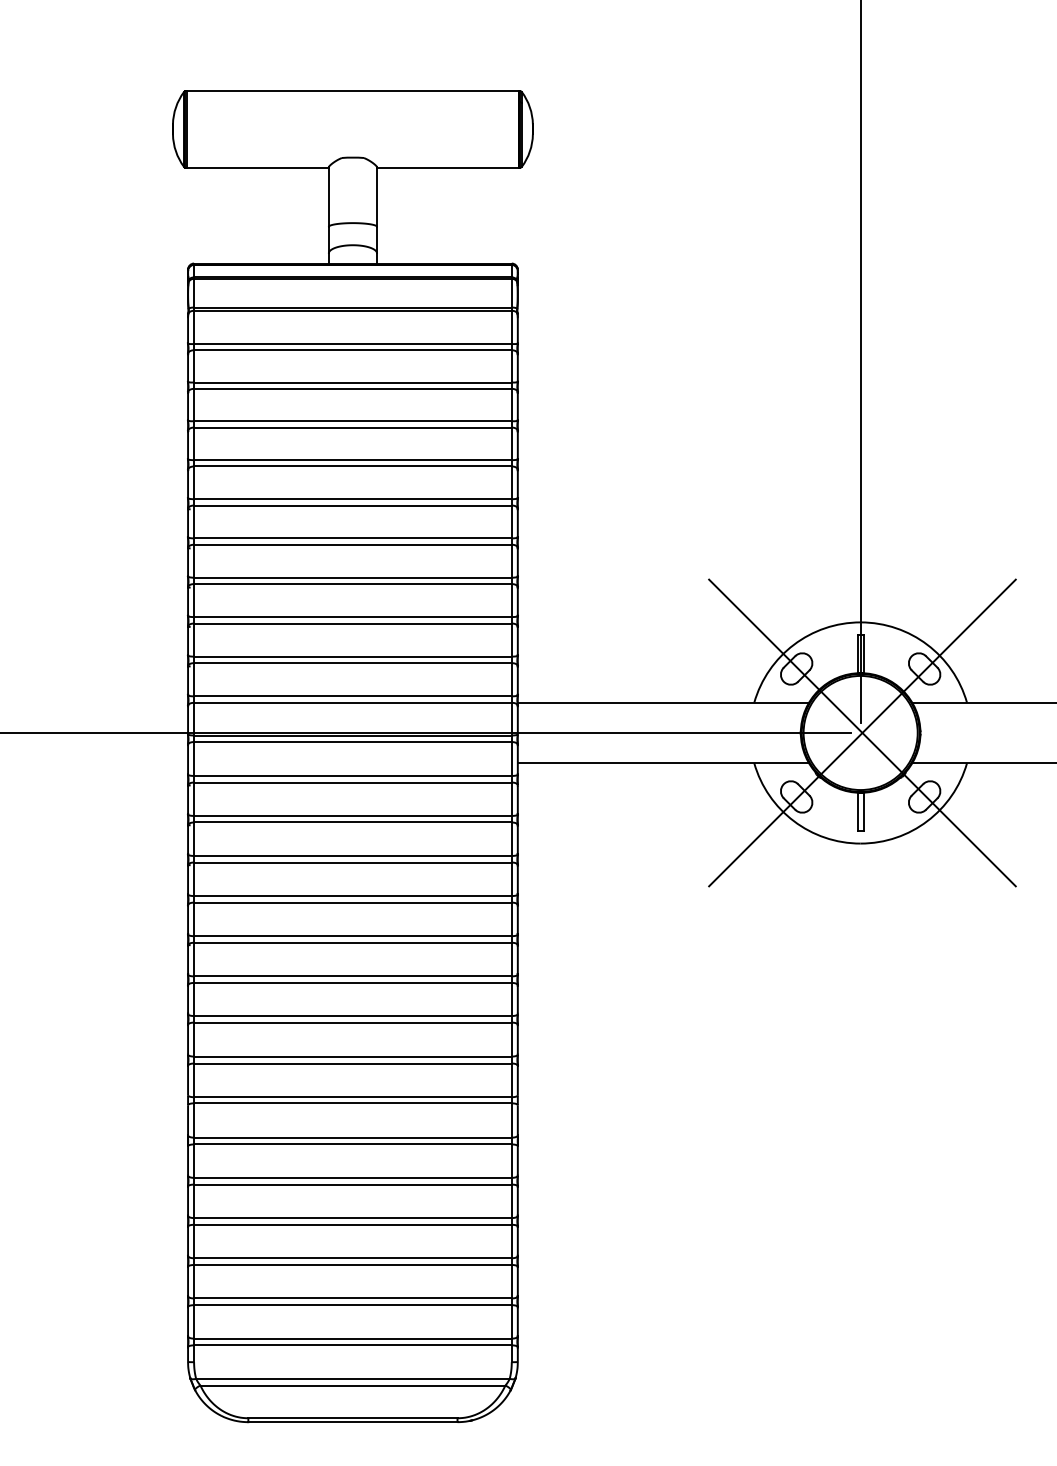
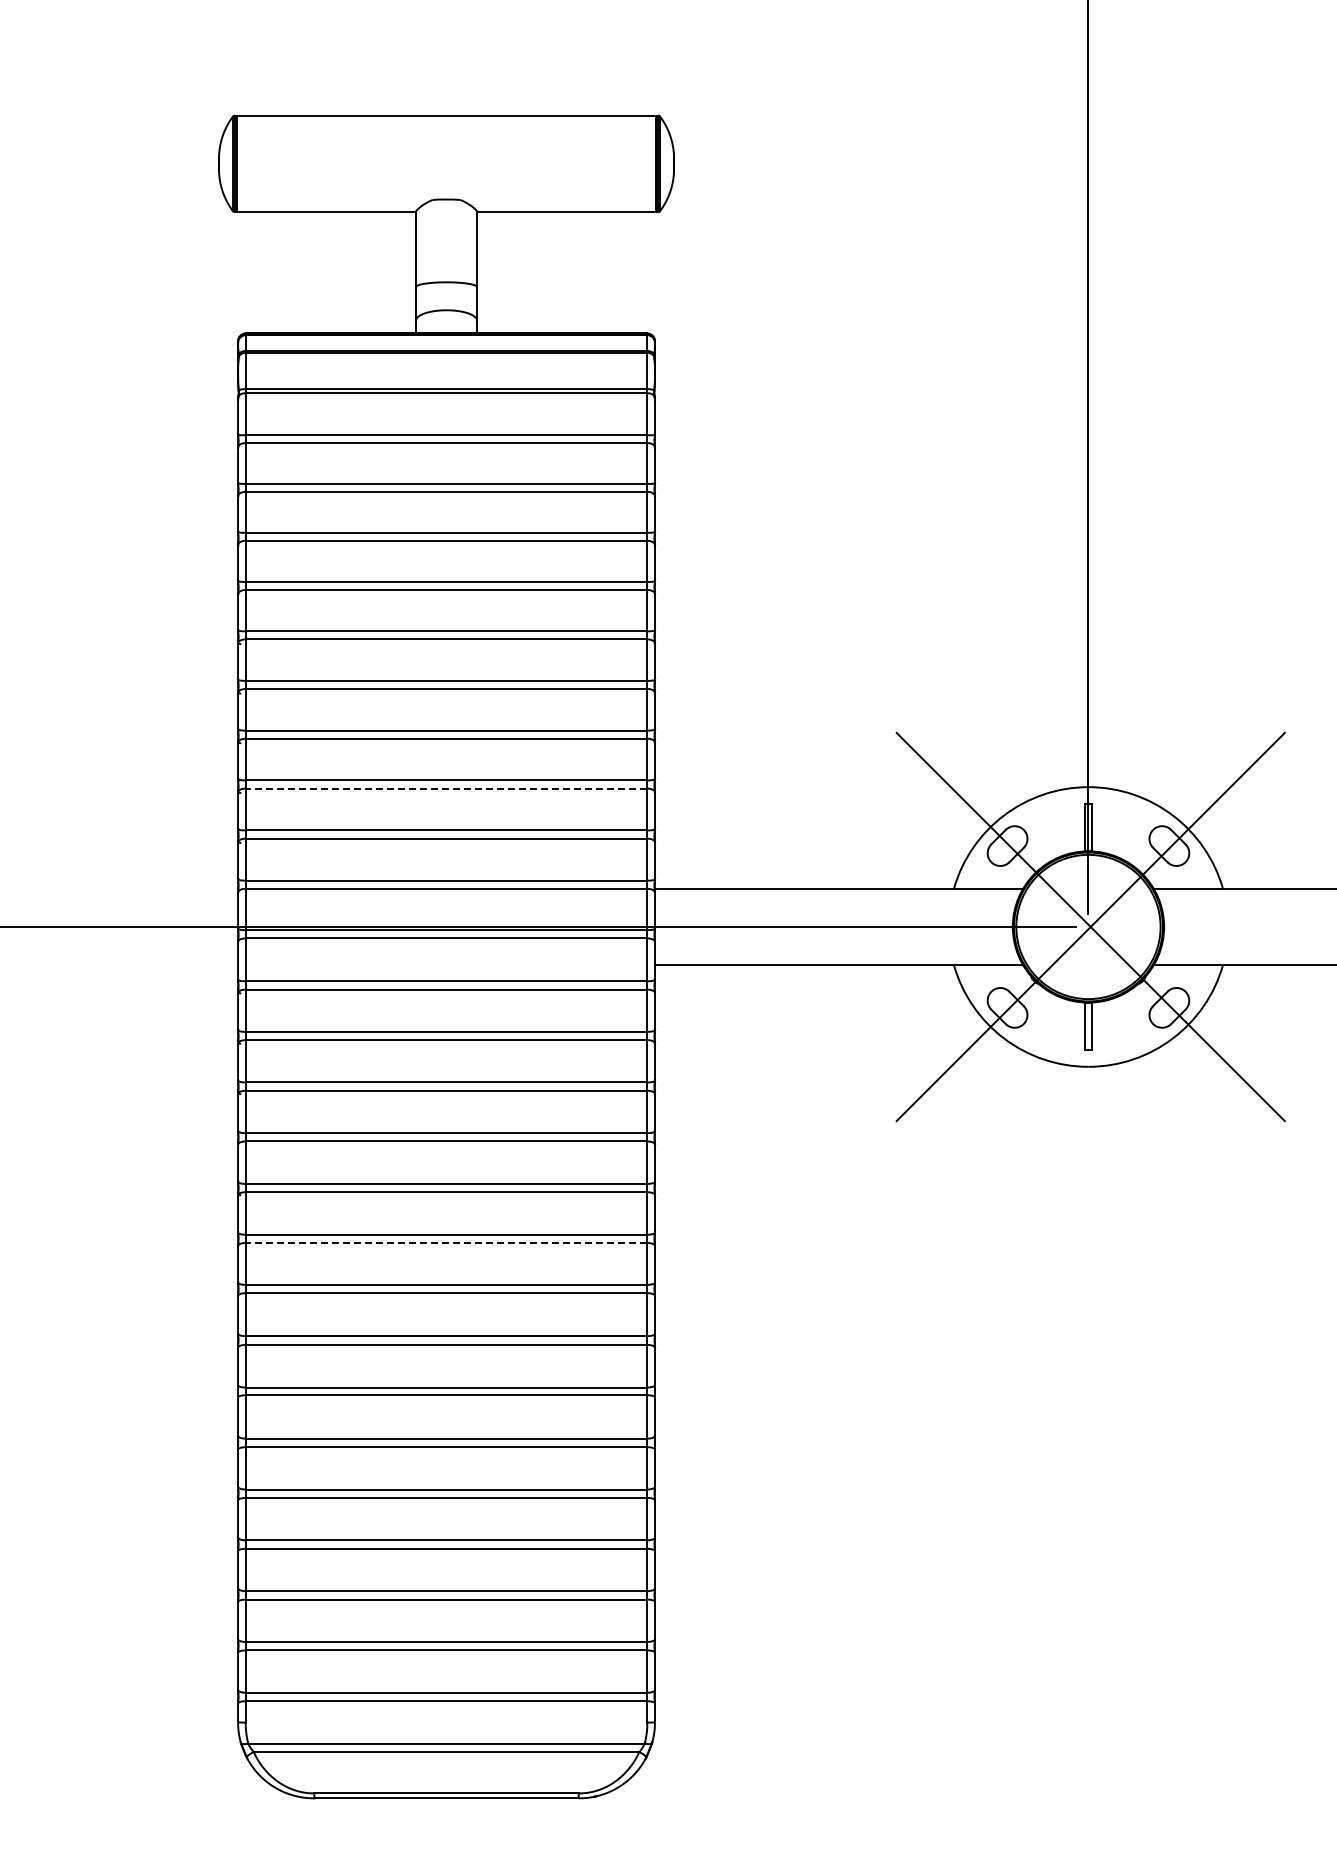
line: (352, 623) -> (446, 788), solid -> dashed
line: (352, 983) -> (446, 1243), solid -> dashed

